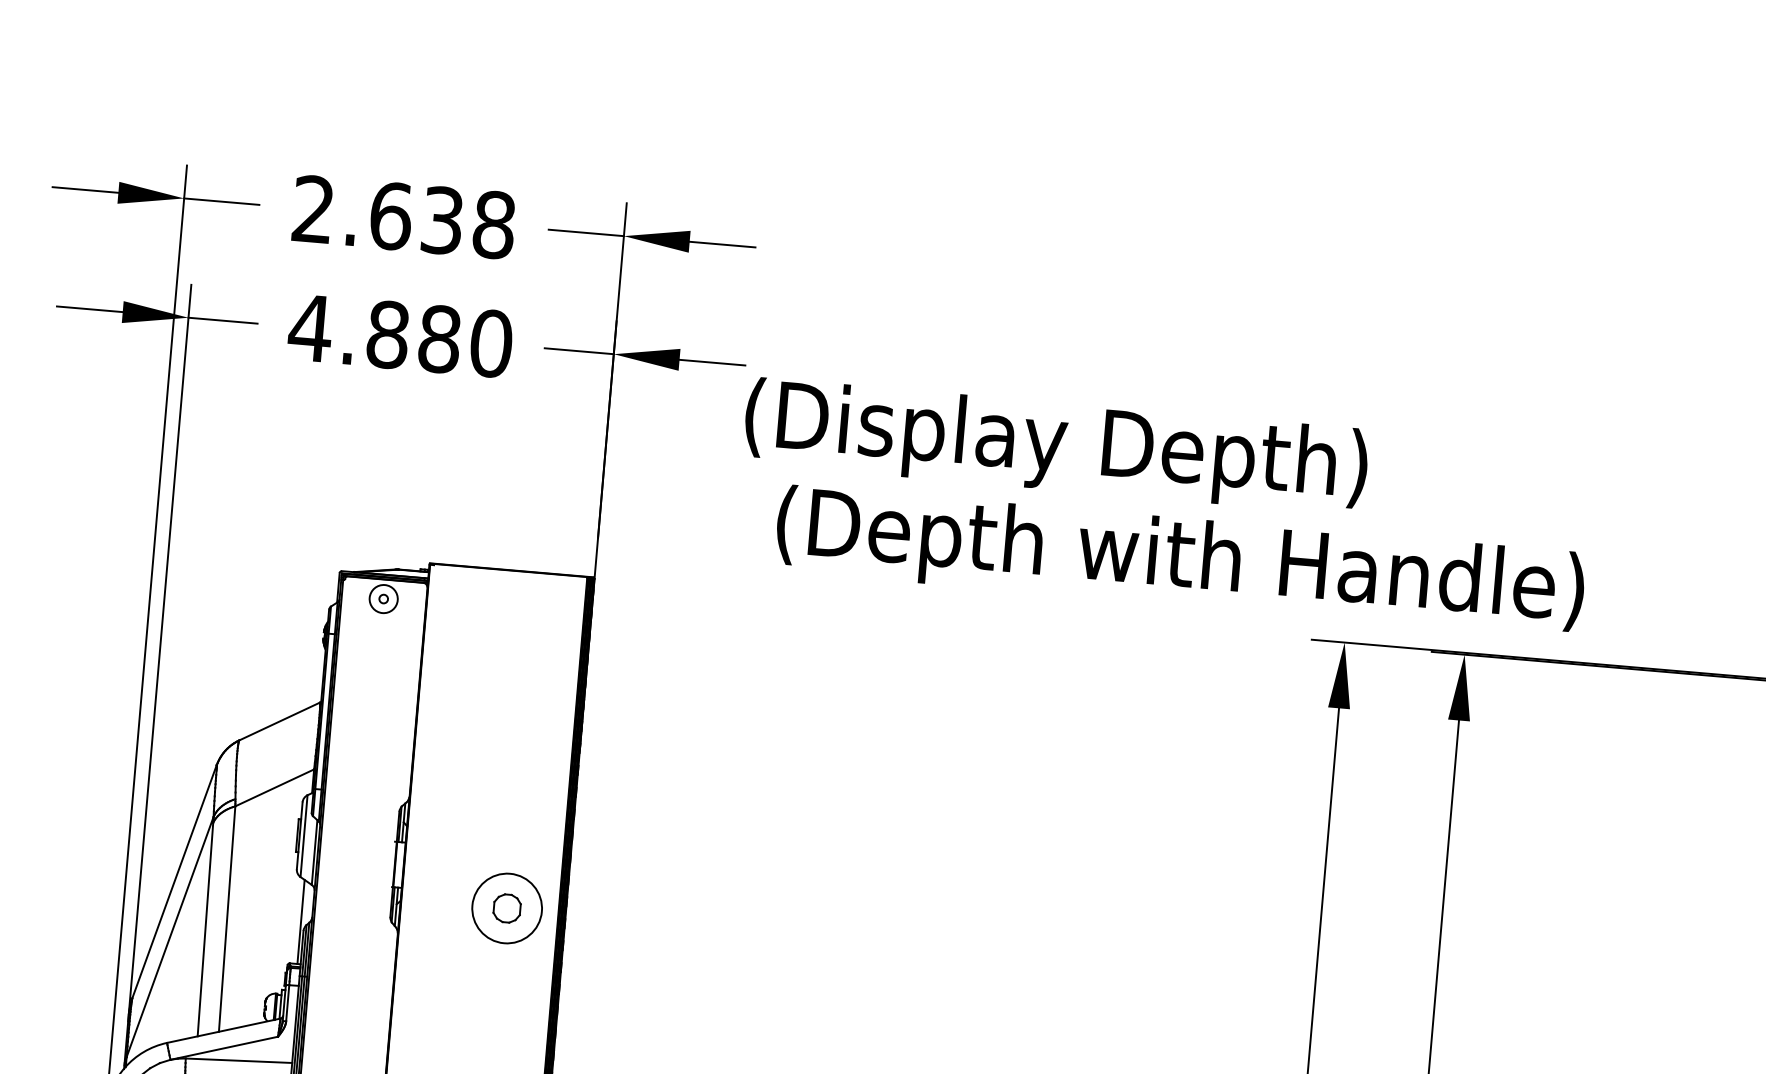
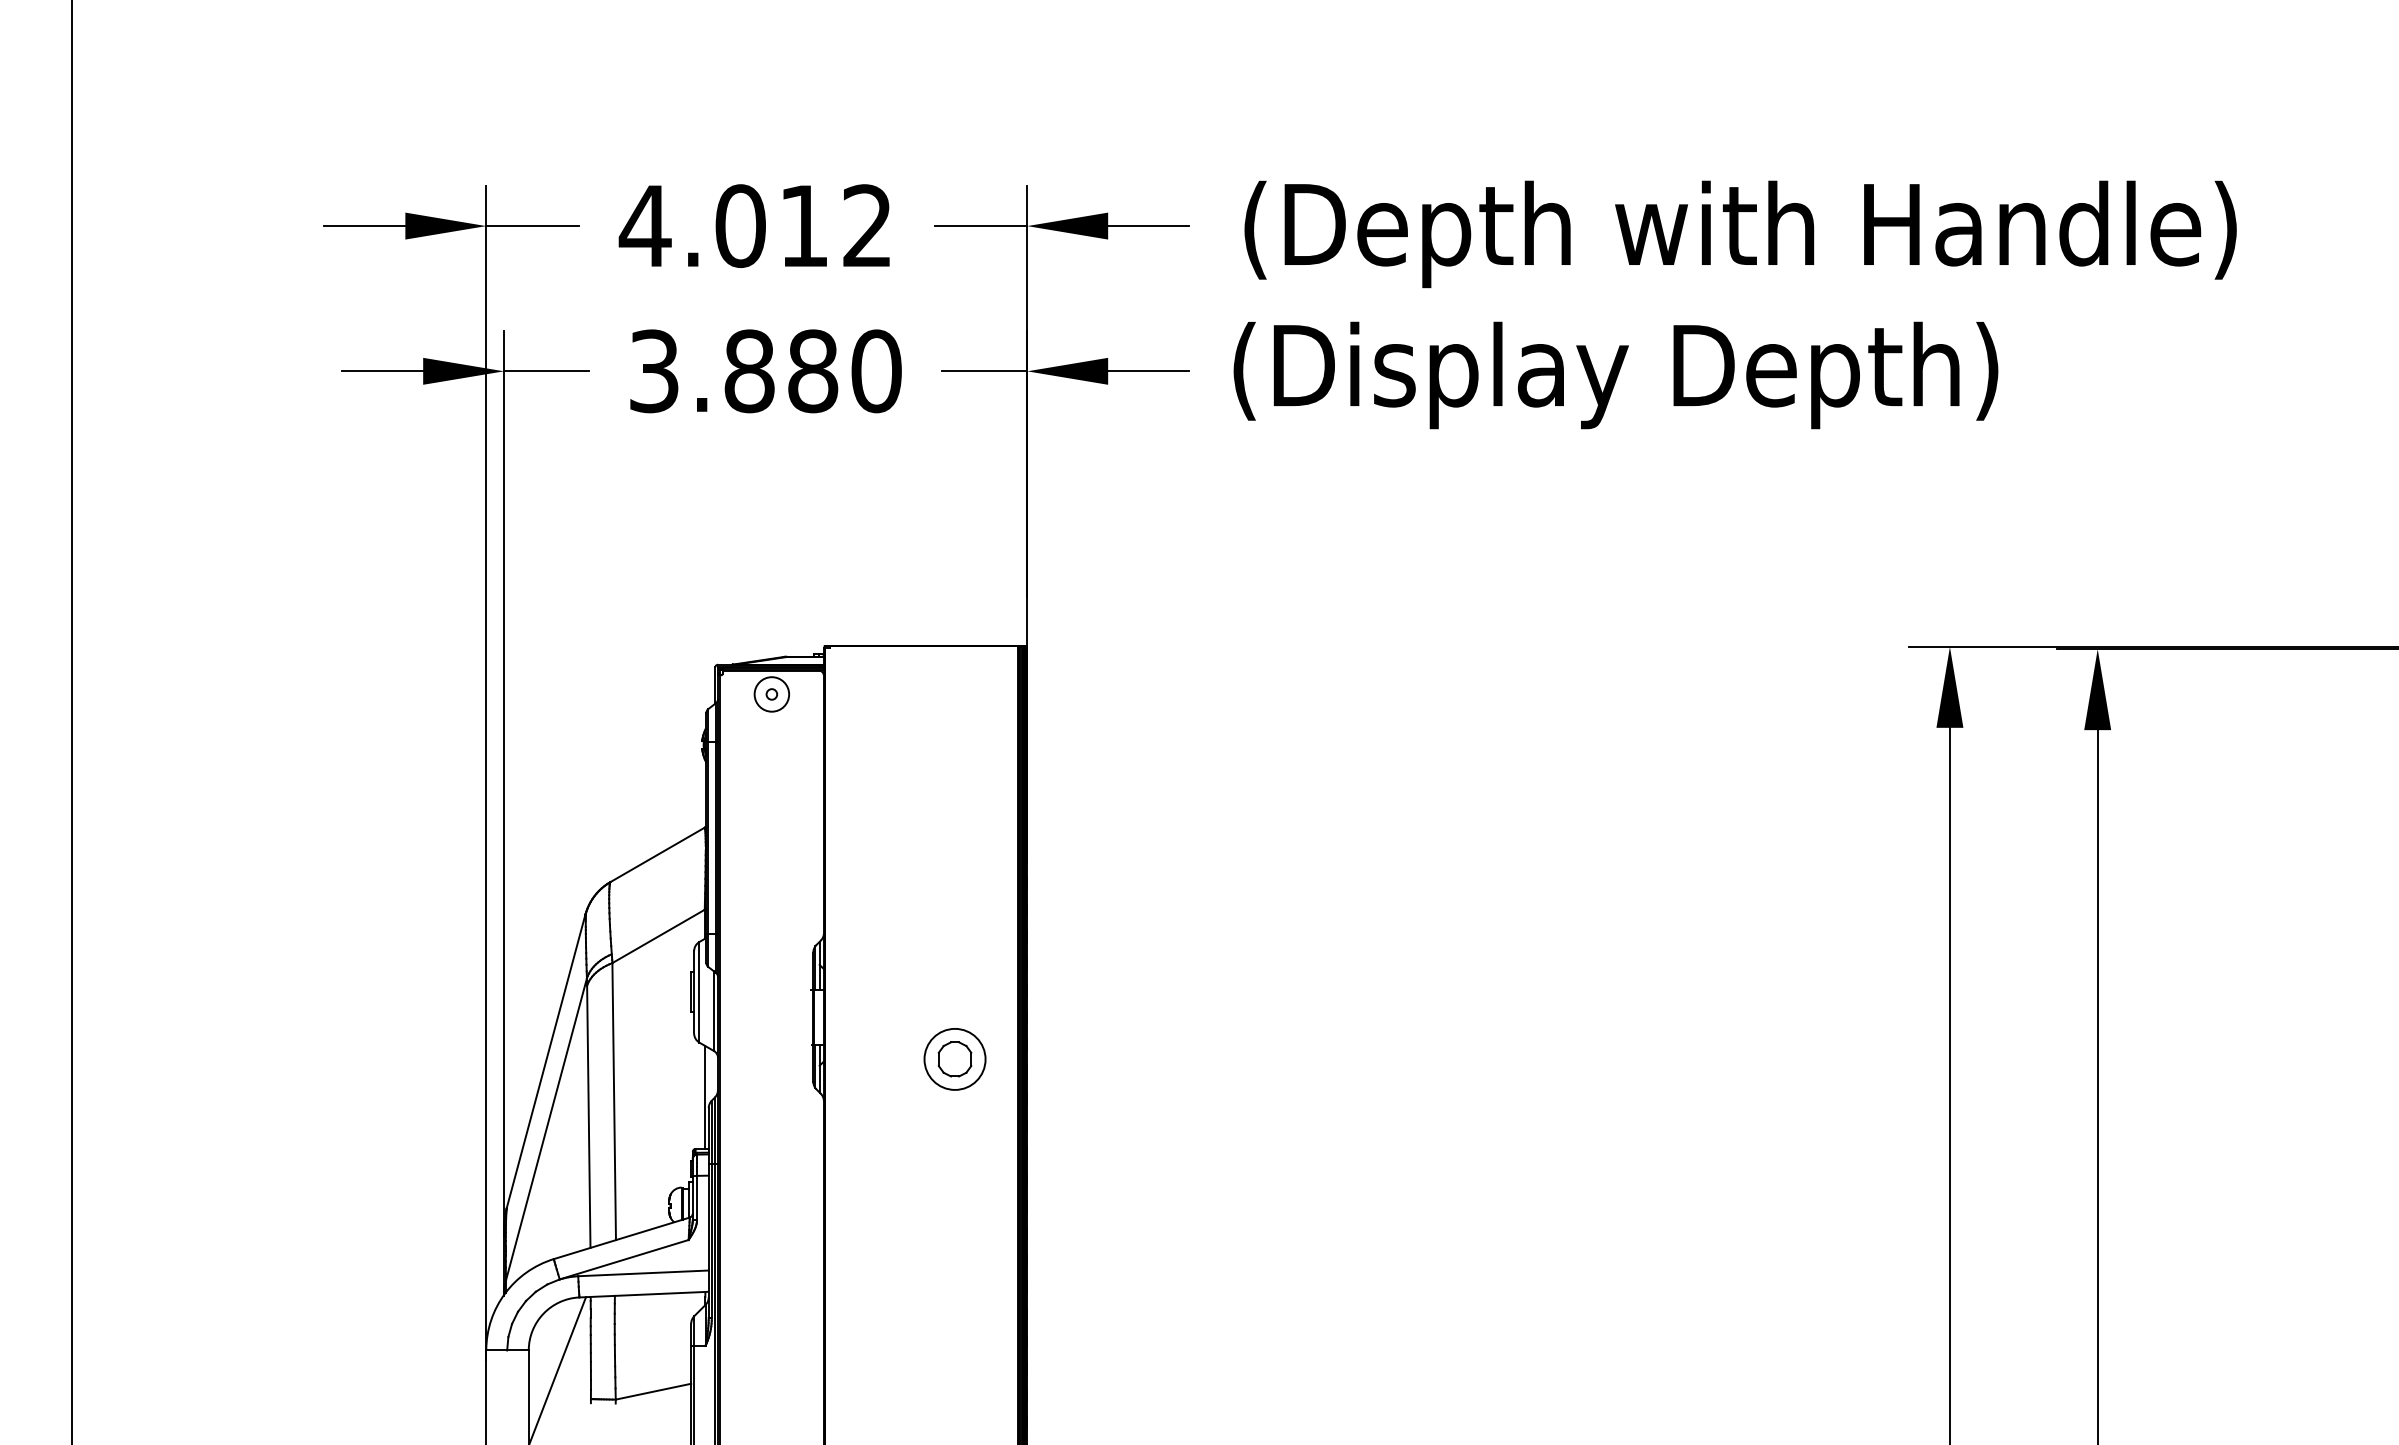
text: (403, 217) -> (755, 226), 2.638 -> 4.012
text: (309, 328) -> (653, 371), 4.880 -> 3.880
text: (1055, 446) -> (1615, 375), moved
text: (1180, 561) -> (1740, 234), moved
circle: (506, 907) -> (954, 1058), size x0.71

